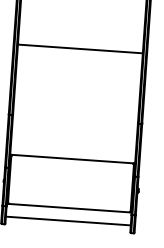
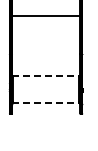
line: (73, 158) -> (46, 75), solid -> dashed
line: (70, 207) -> (46, 102), solid -> dashed
line: (69, 220) -> (46, 109), removed

